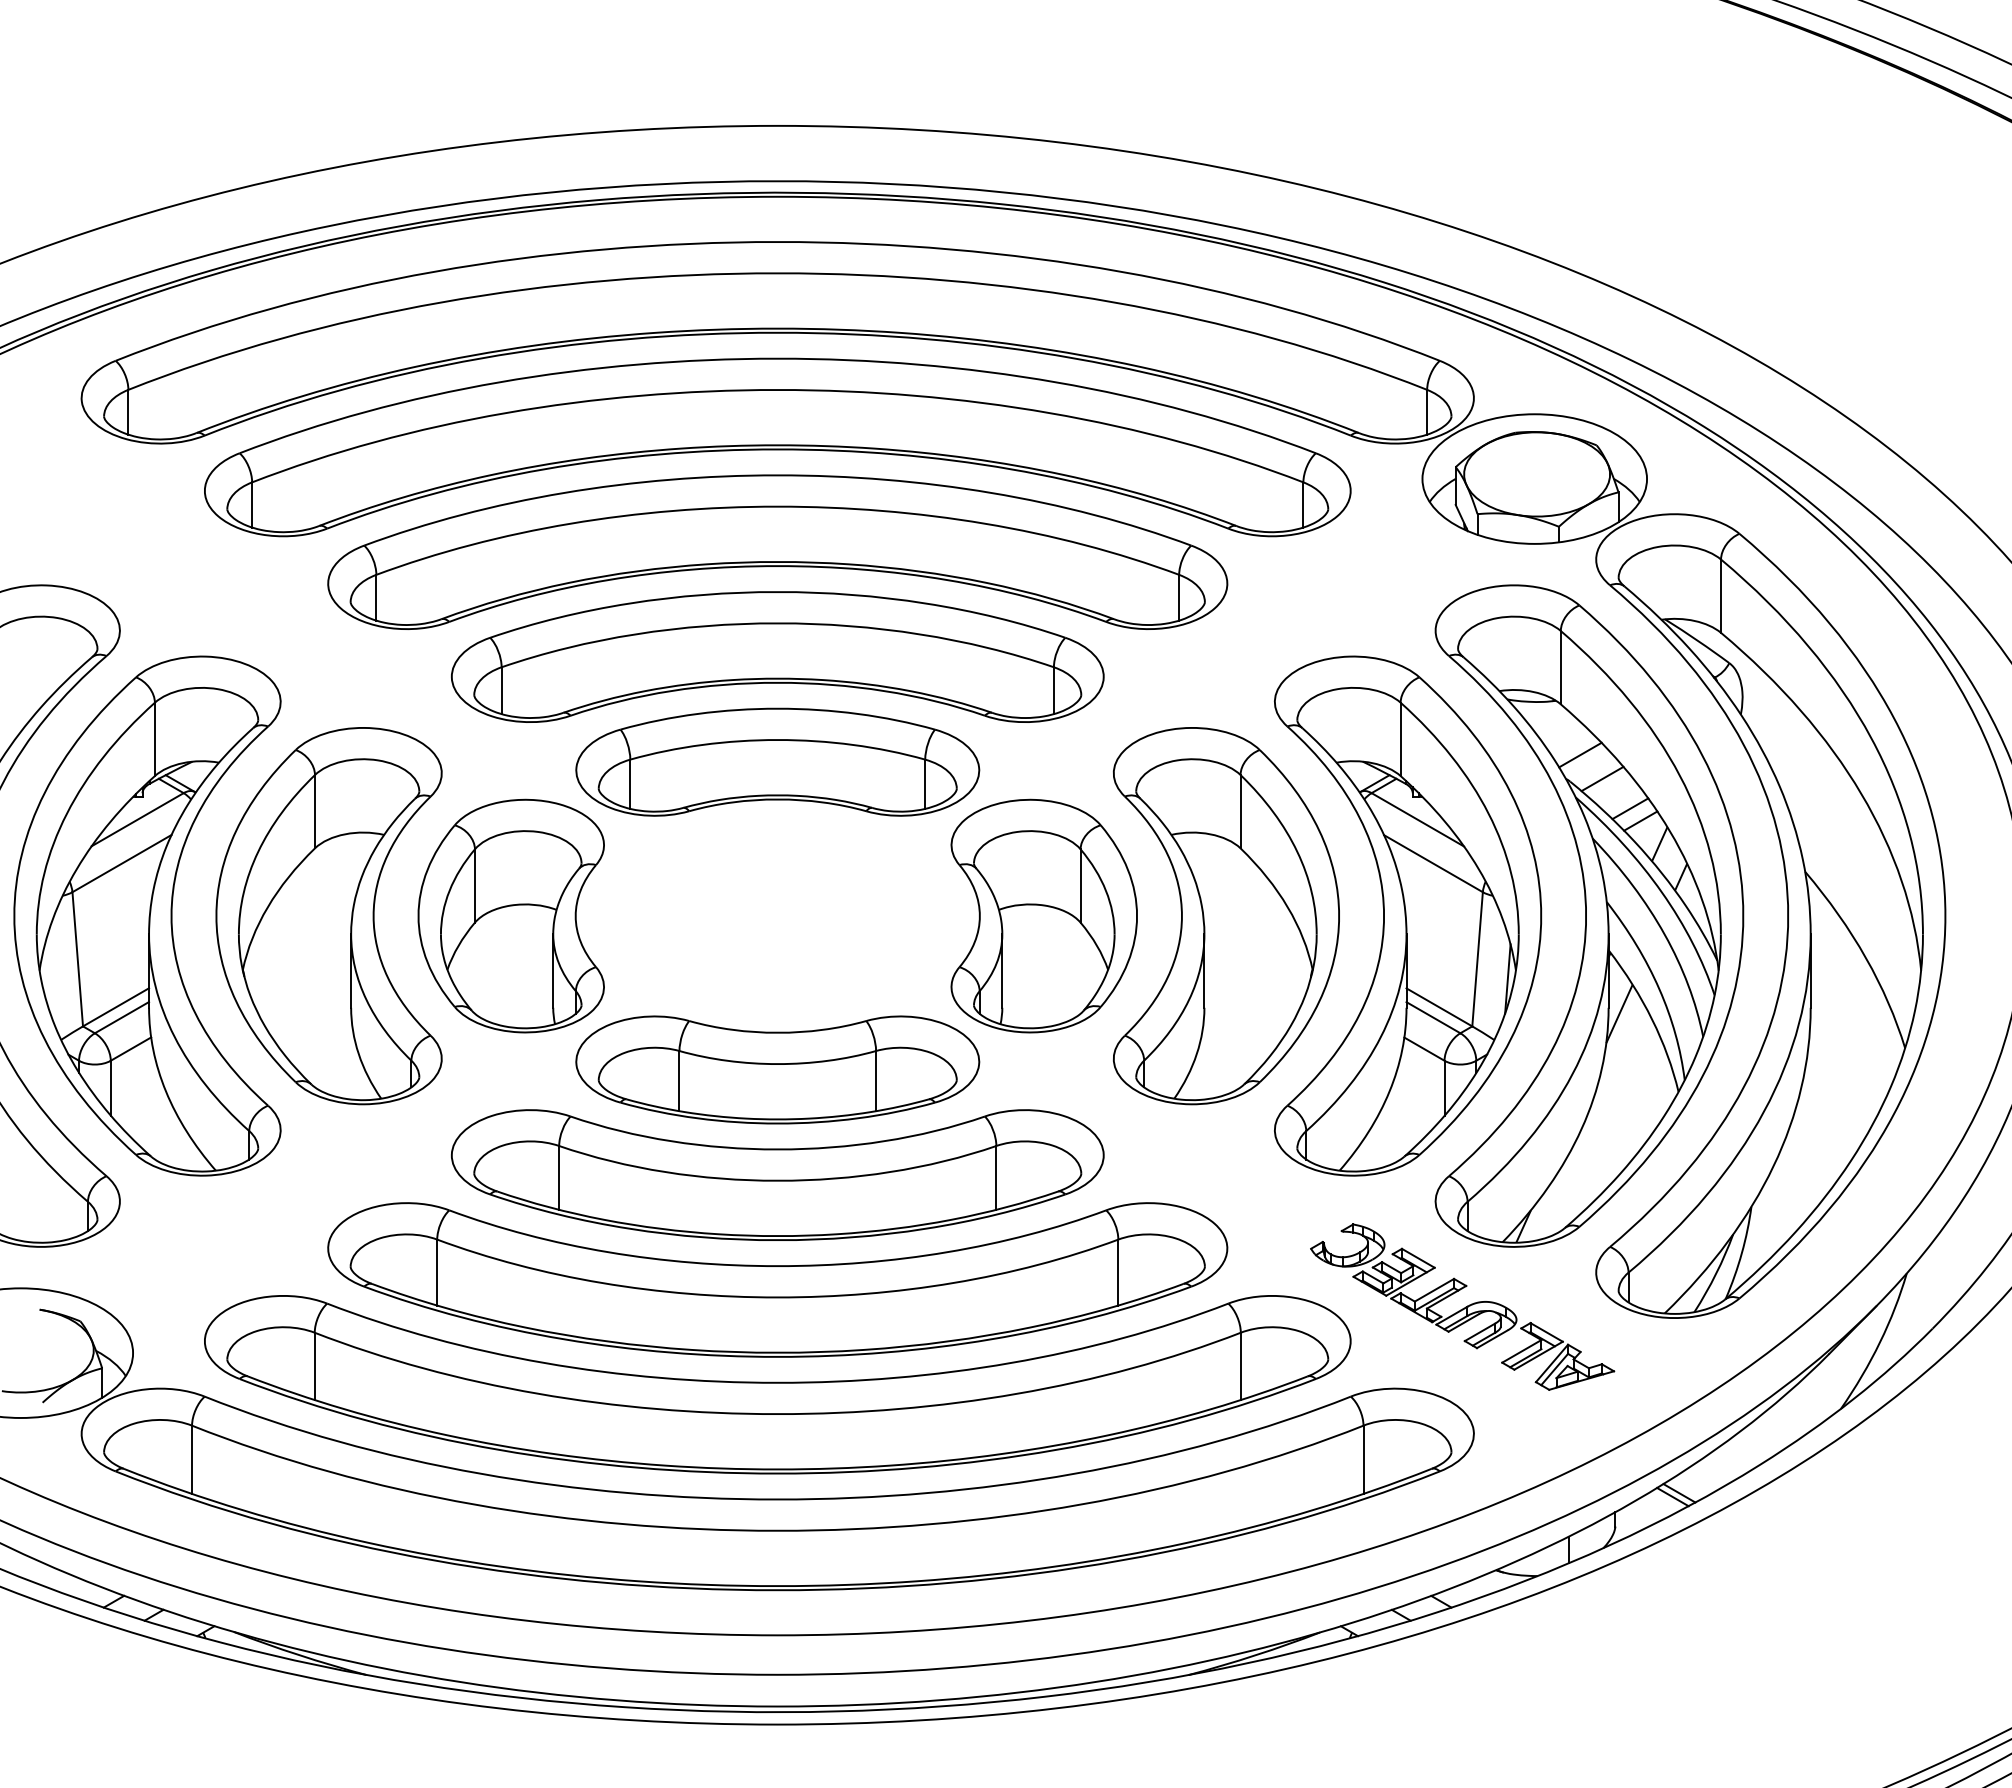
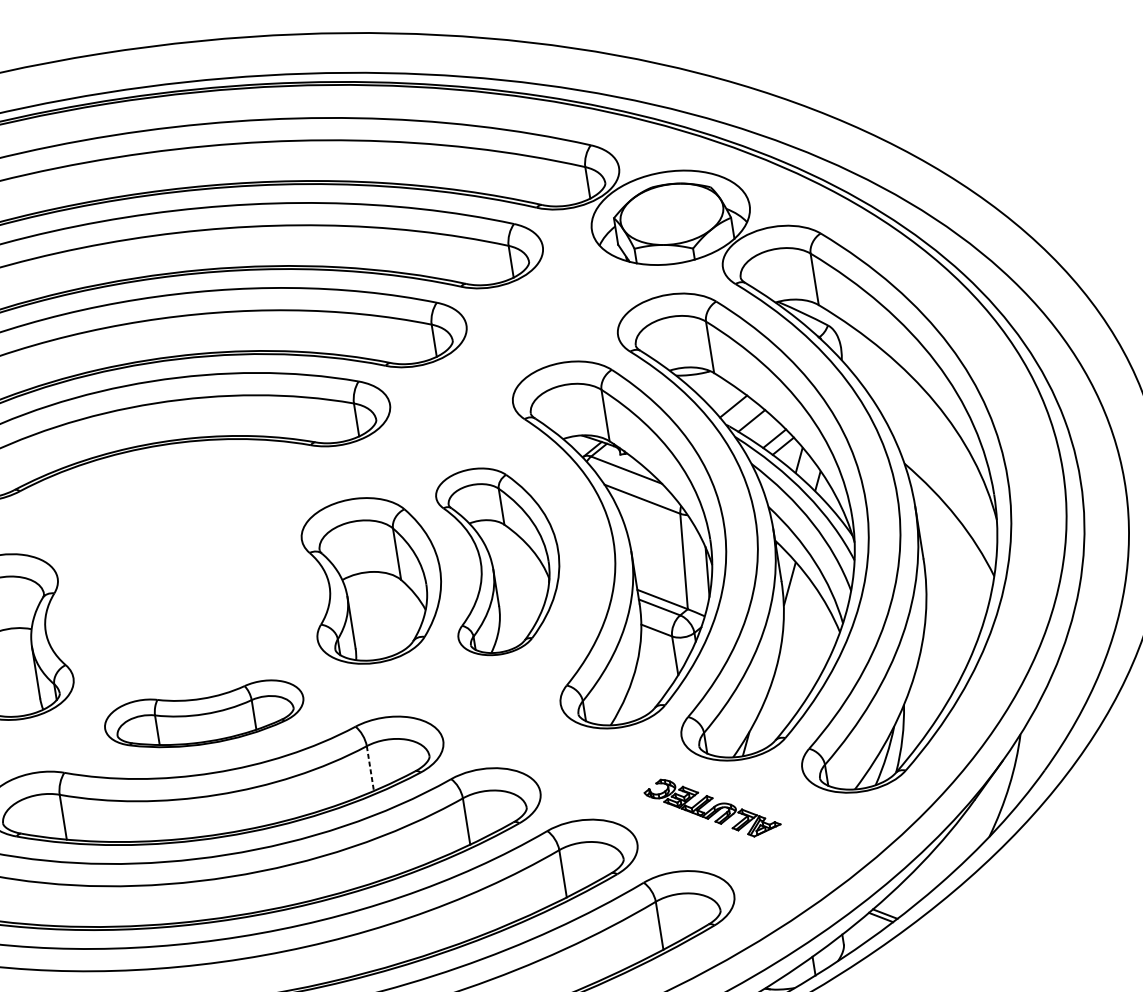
part: (777, 761) -> (170, 500), removed
part: (1225, 916) -> (502, 559), size x0.7
part: (777, 1069) -> (204, 716), size x0.7
line: (996, 1177) -> (370, 768), solid -> dashed
part: (1462, 1306) -> (712, 807), size x0.6

